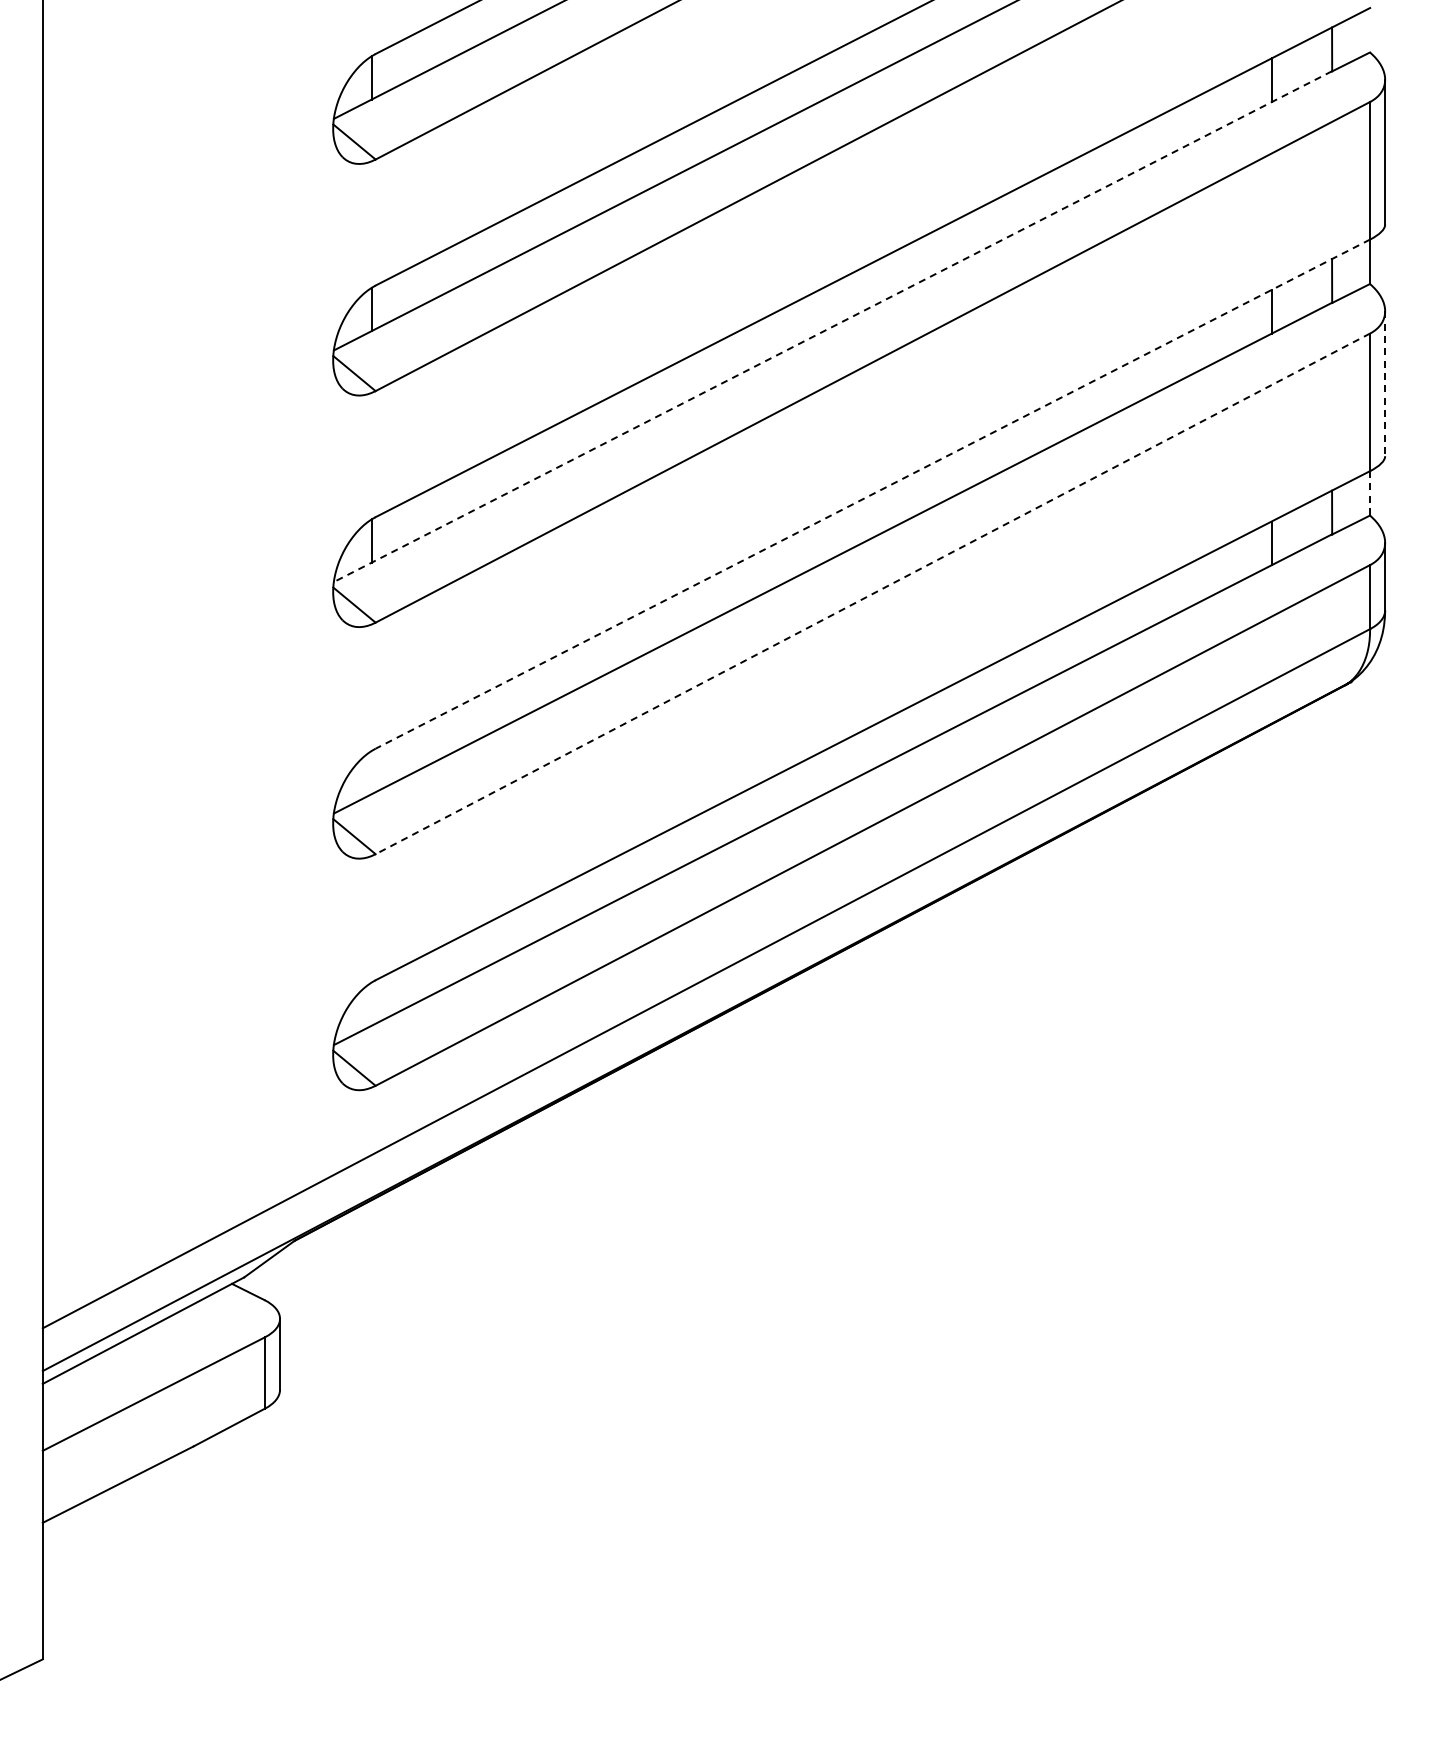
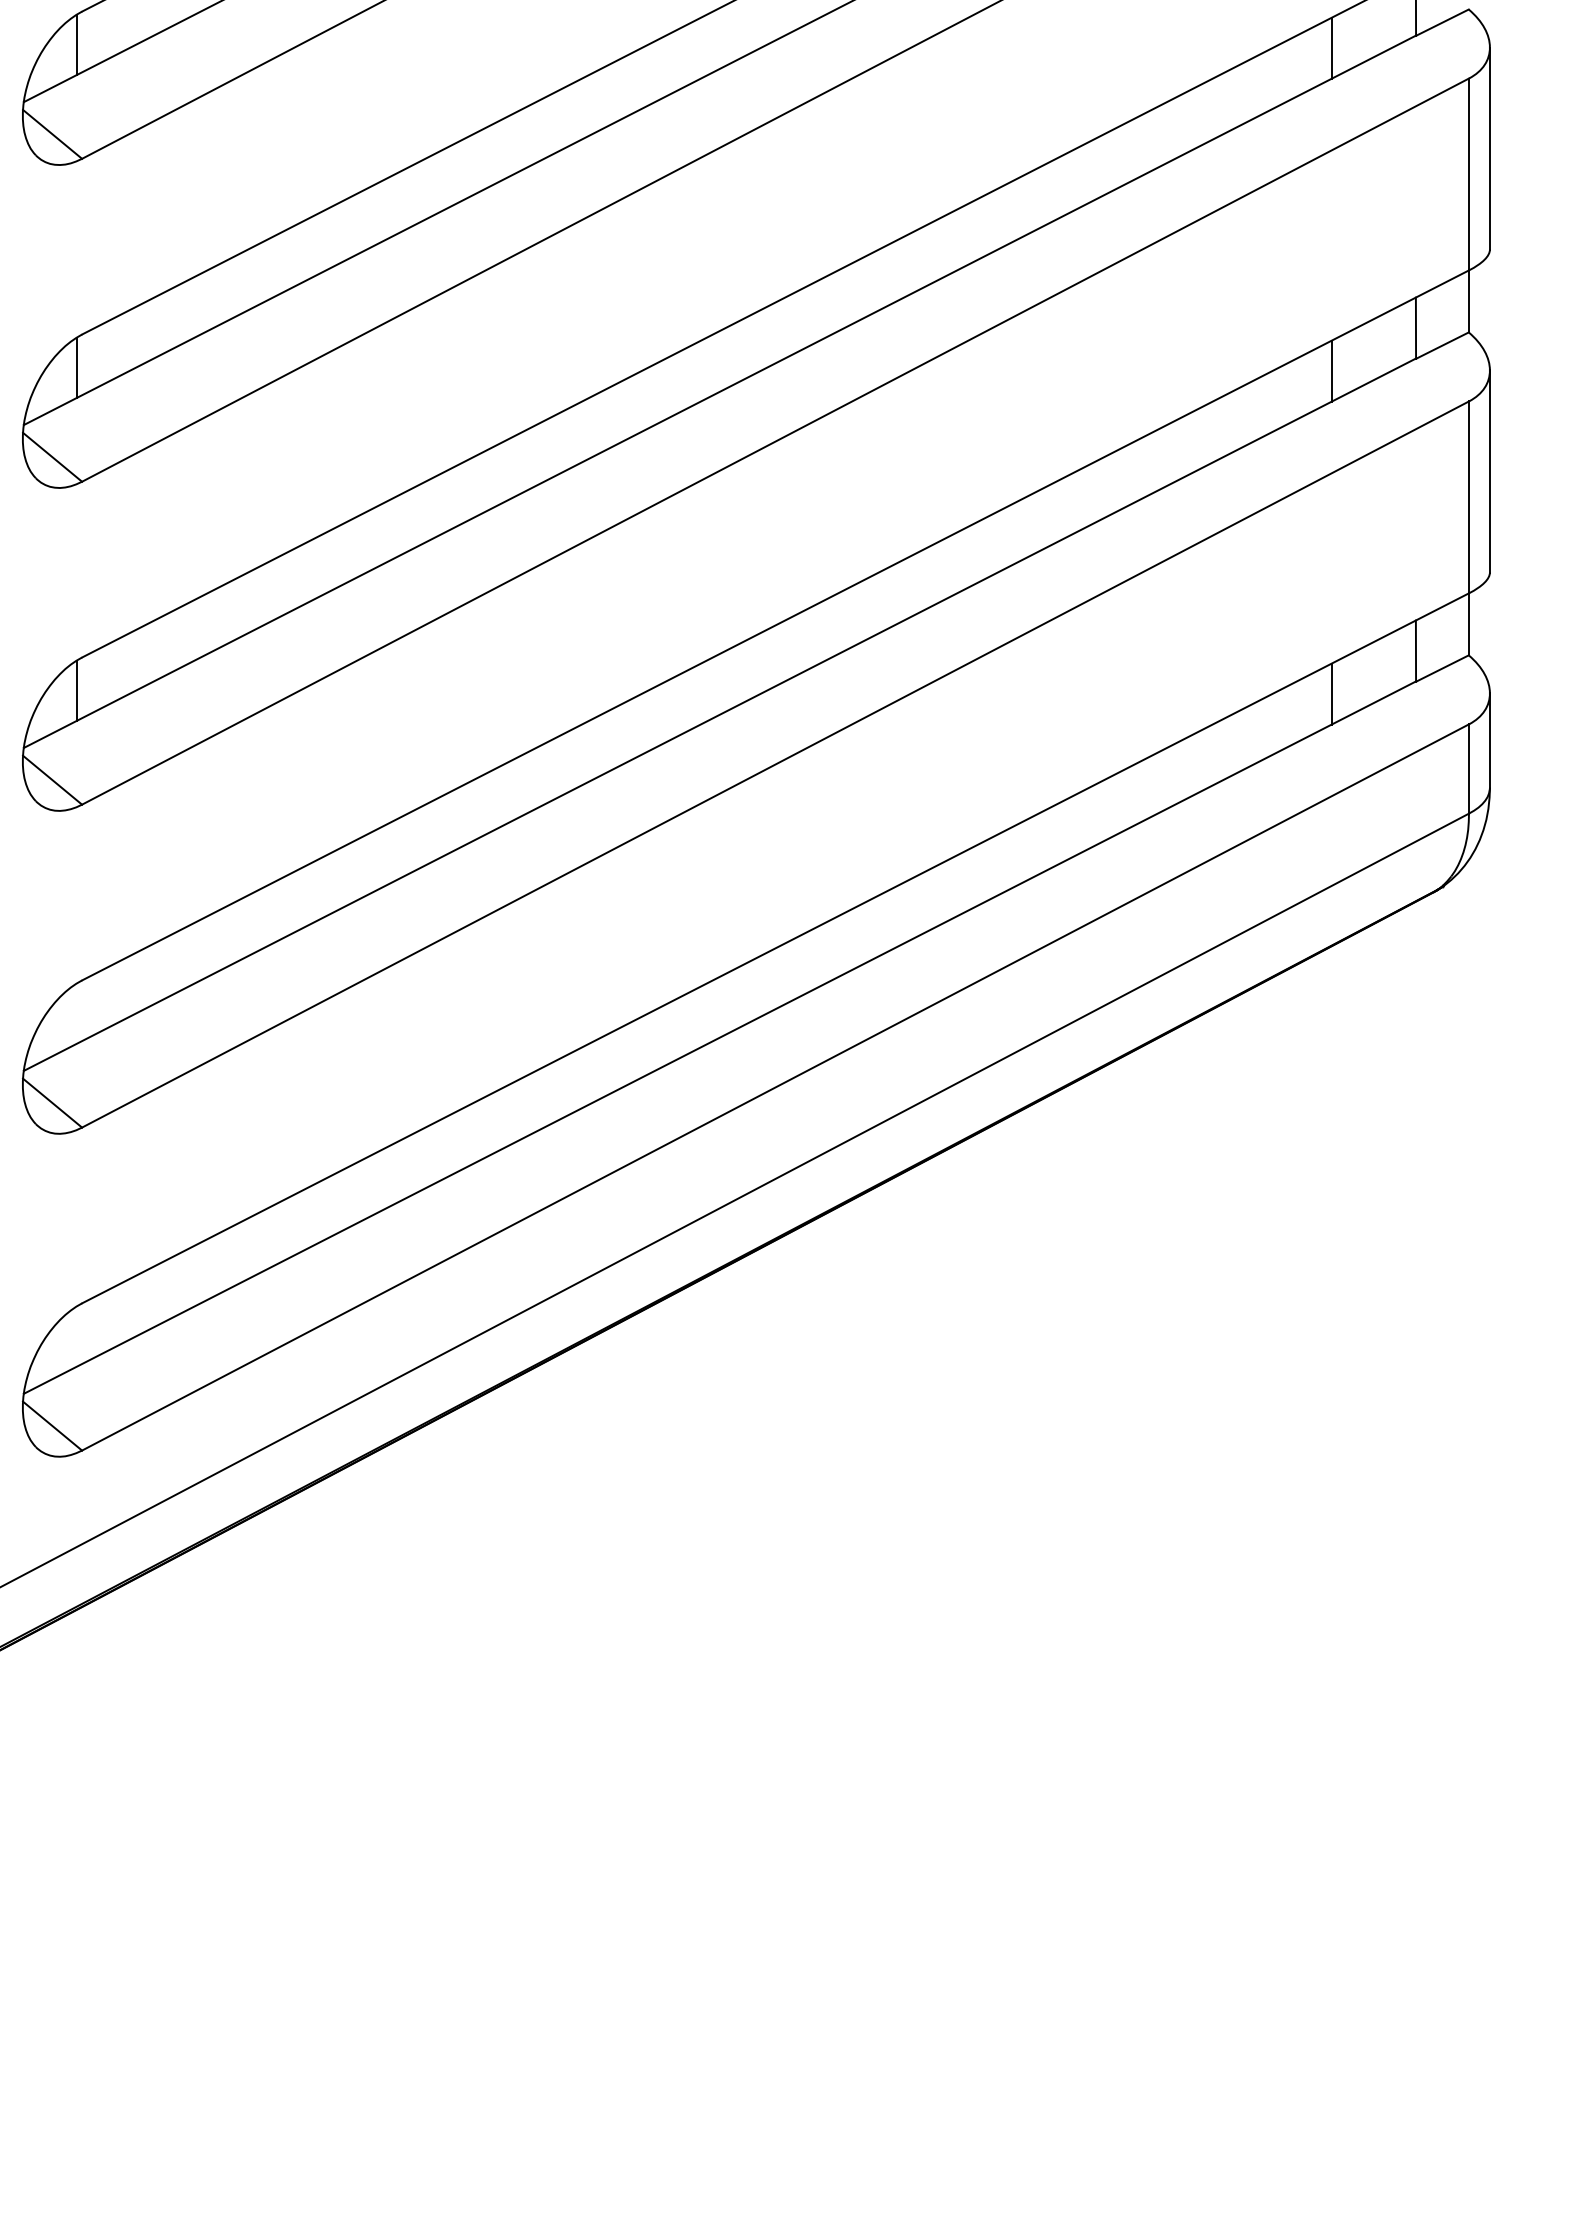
line: (832, 326) -> (719, 391), dashed -> solid
line: (1385, 384) -> (1490, 472), dashed -> solid
line: (1369, 493) -> (1468, 624), dashed -> solid
line: (872, 494) -> (774, 625), dashed -> solid
line: (872, 594) -> (774, 765), dashed -> solid

